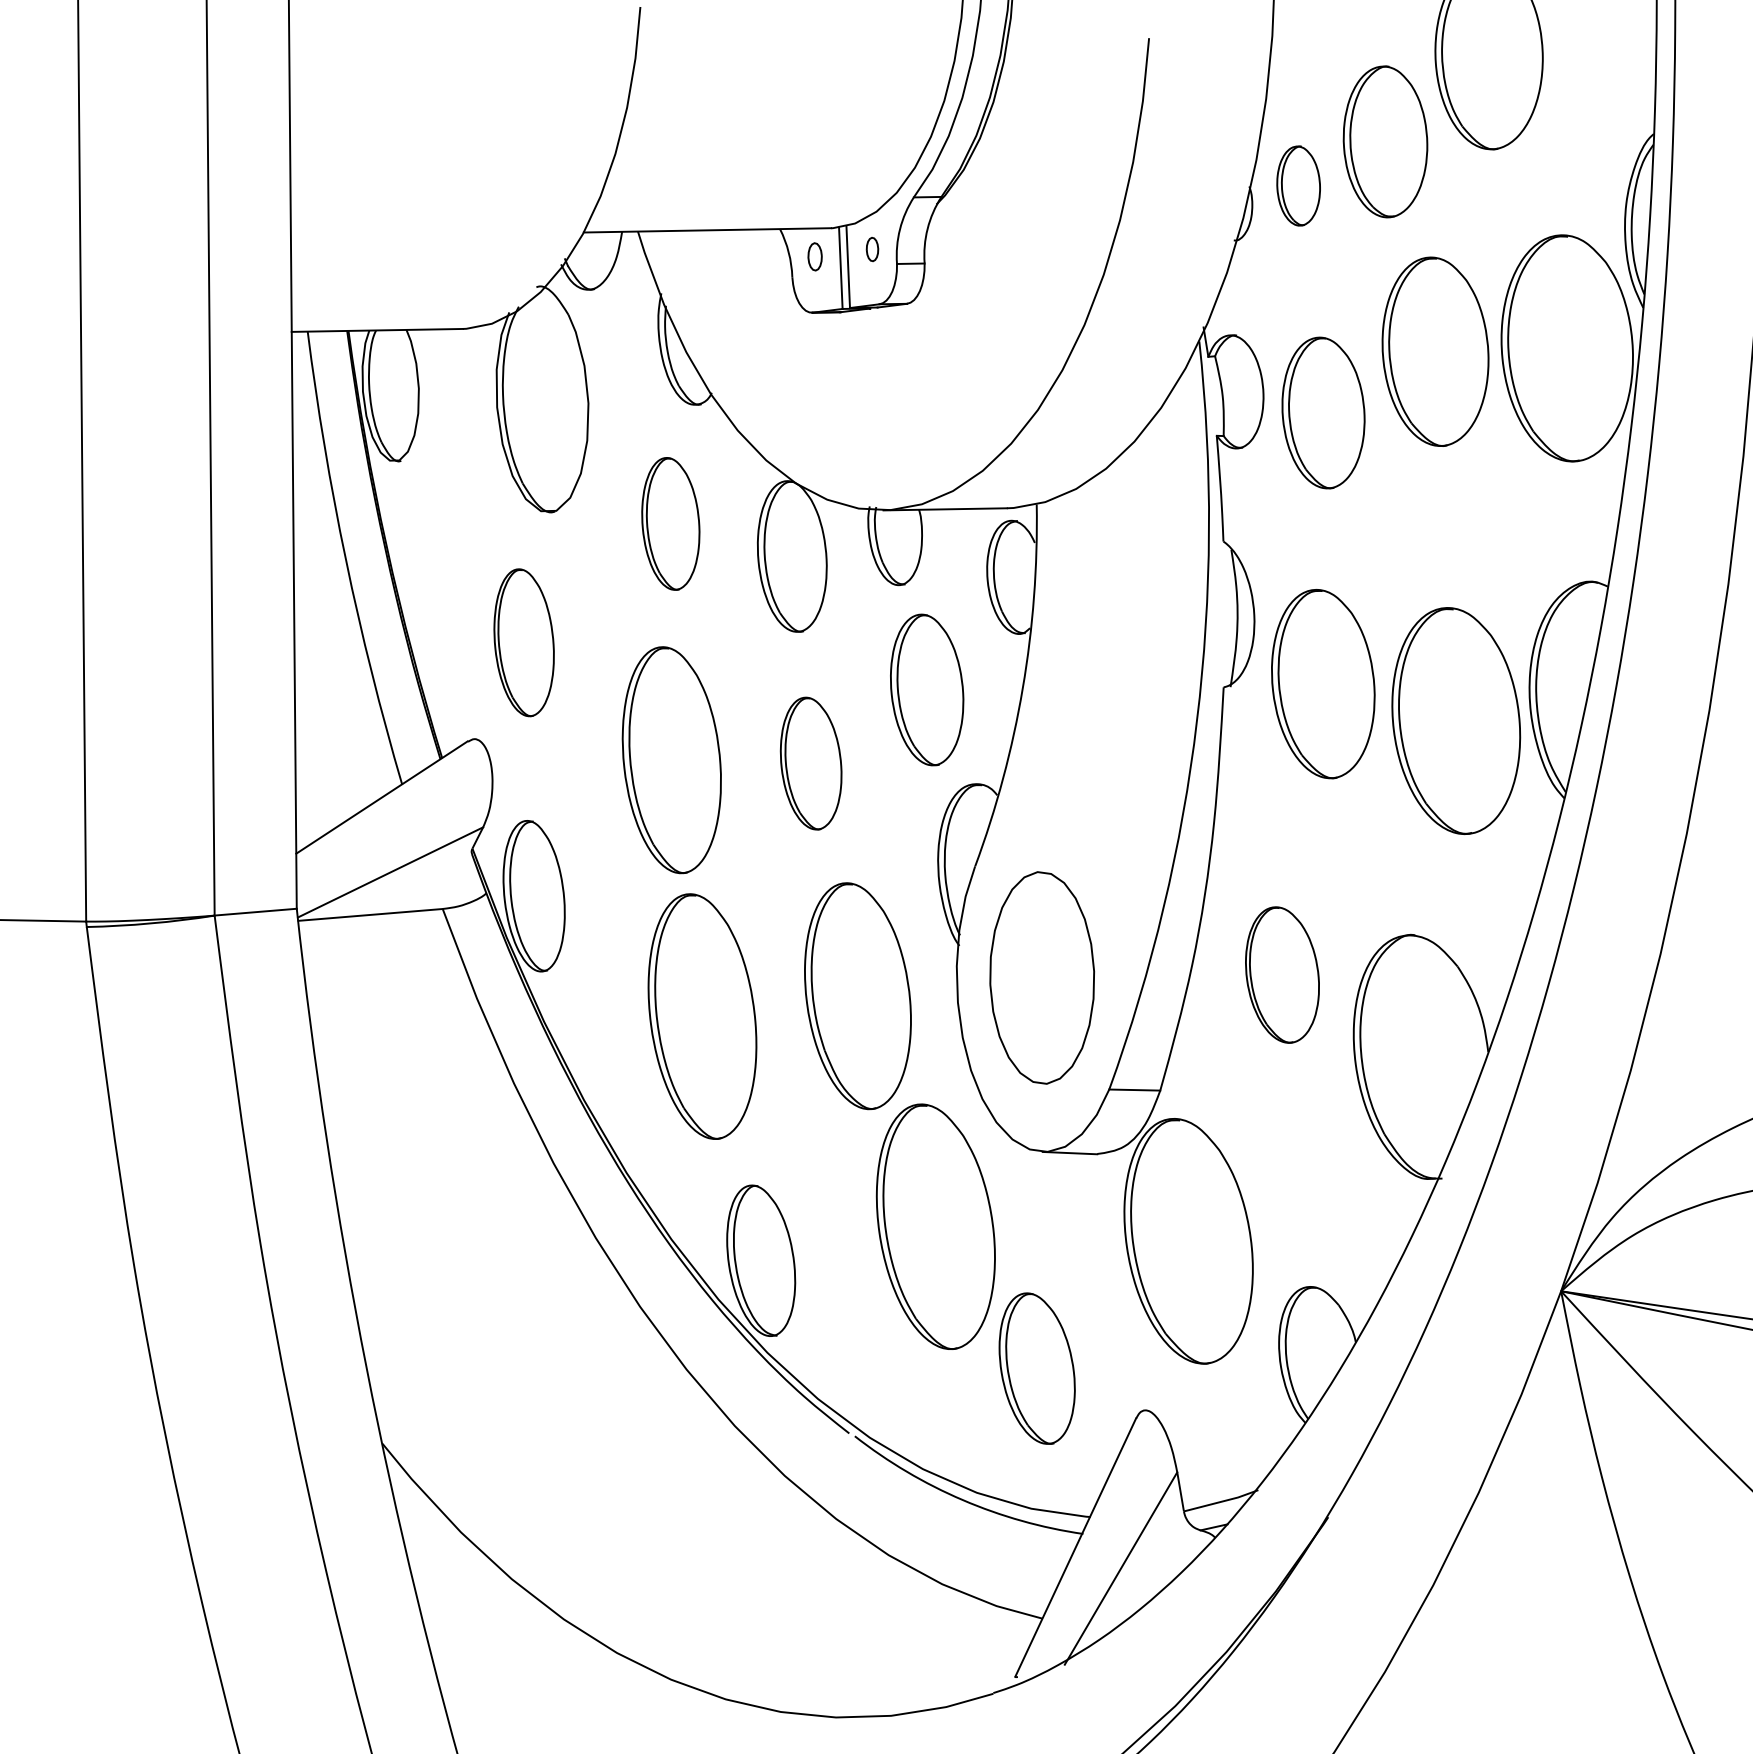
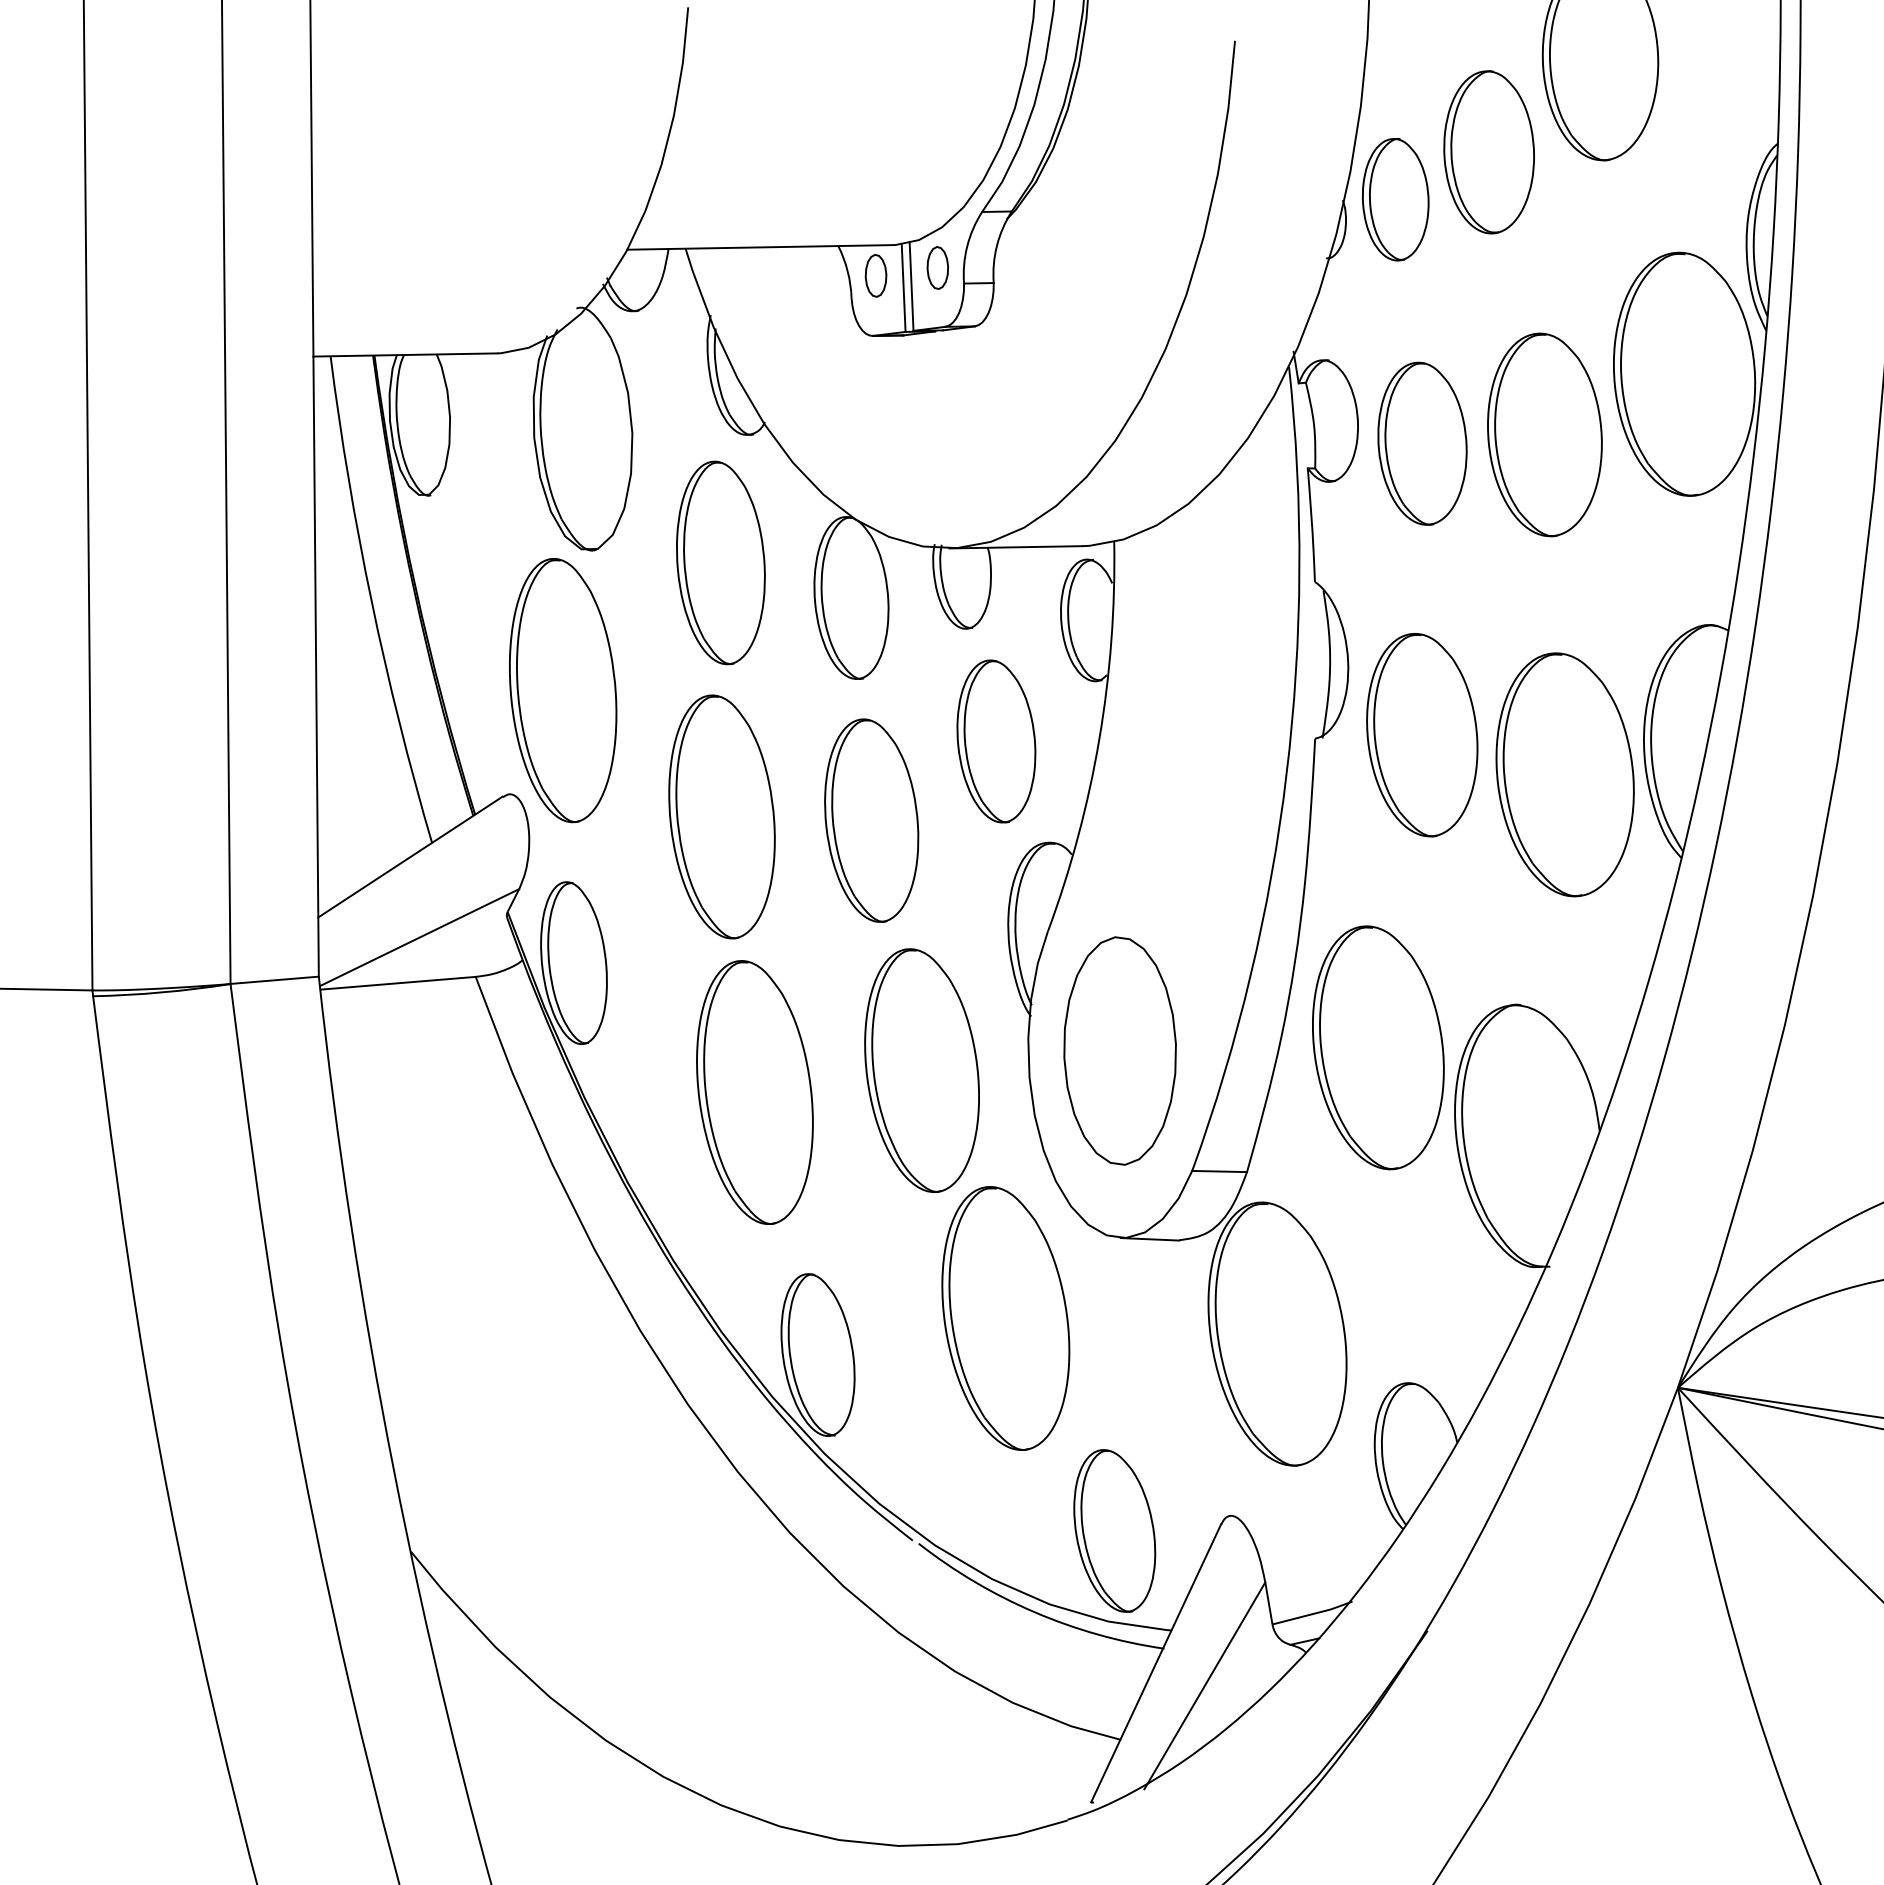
part: (1298, 185) -> (1395, 199), size x1.43
part: (872, 249) -> (937, 267), size x1.67
part: (814, 256) -> (875, 275), size x1.43
part: (1435, 351) -> (1544, 434), moved
part: (670, 523) -> (720, 562), size x1.43
part: (524, 642) -> (563, 690), size x1.67
part: (810, 763) -> (871, 820), size x1.43
part: (1282, 974) -> (1378, 1047), size x1.67
part: (1036, 1368) -> (1114, 1530), moved

